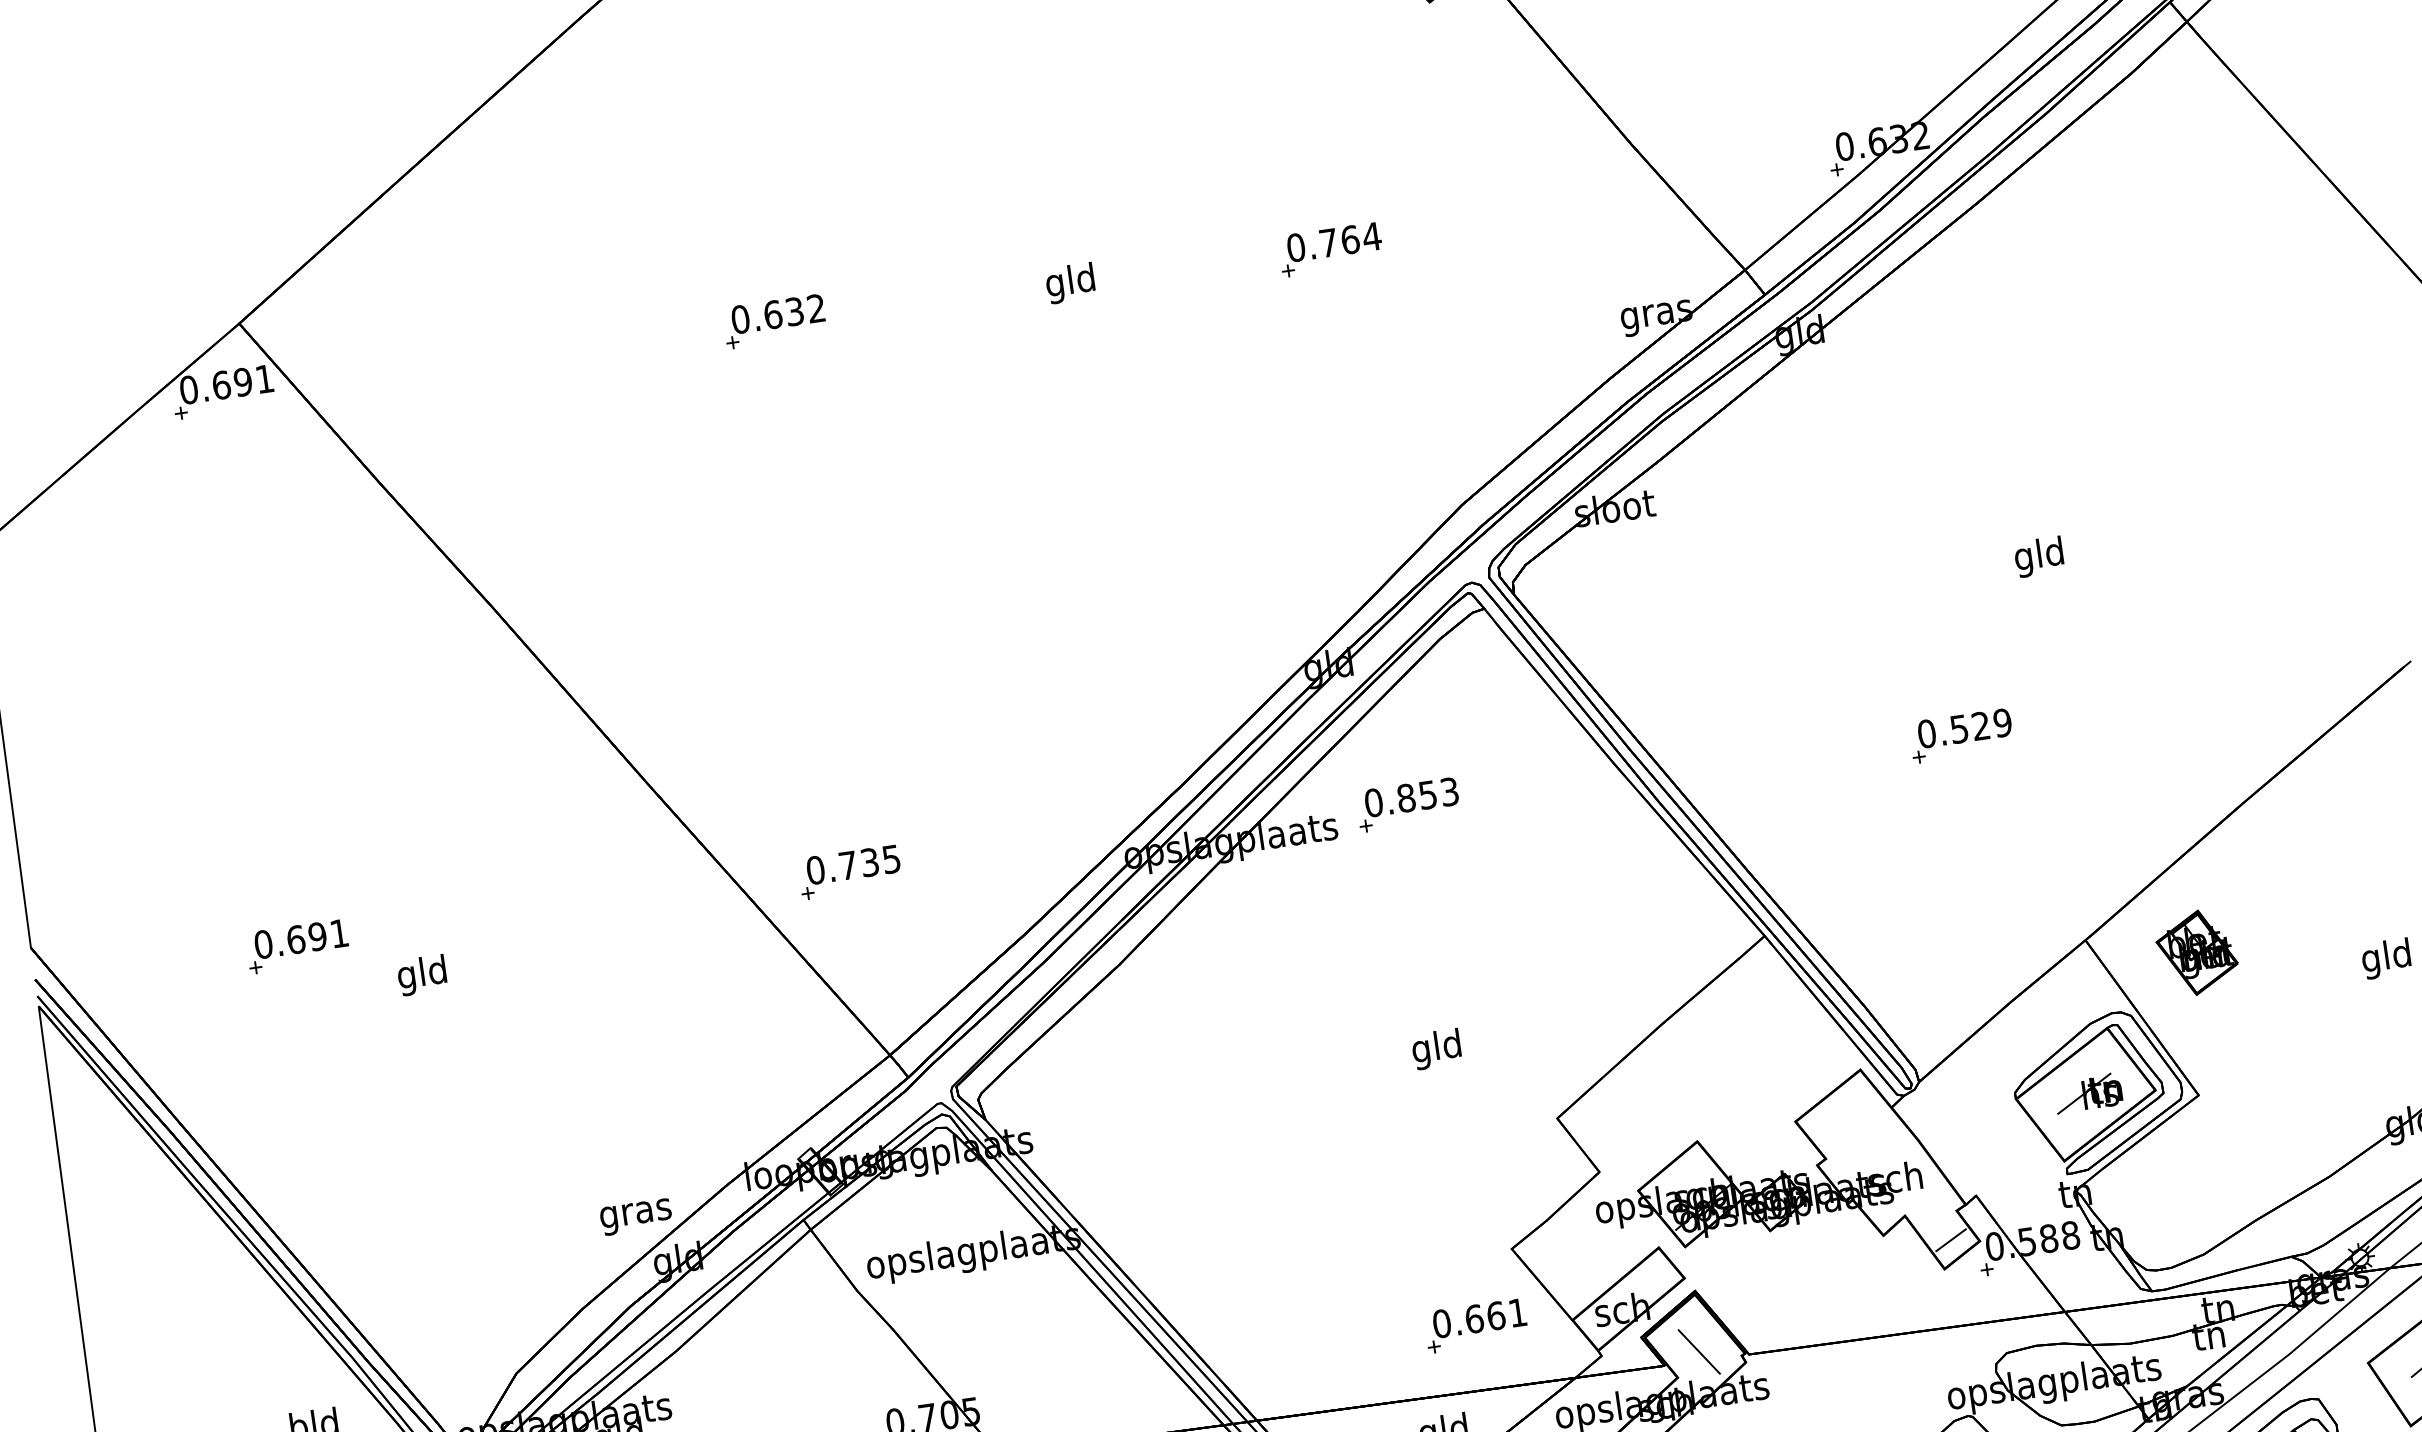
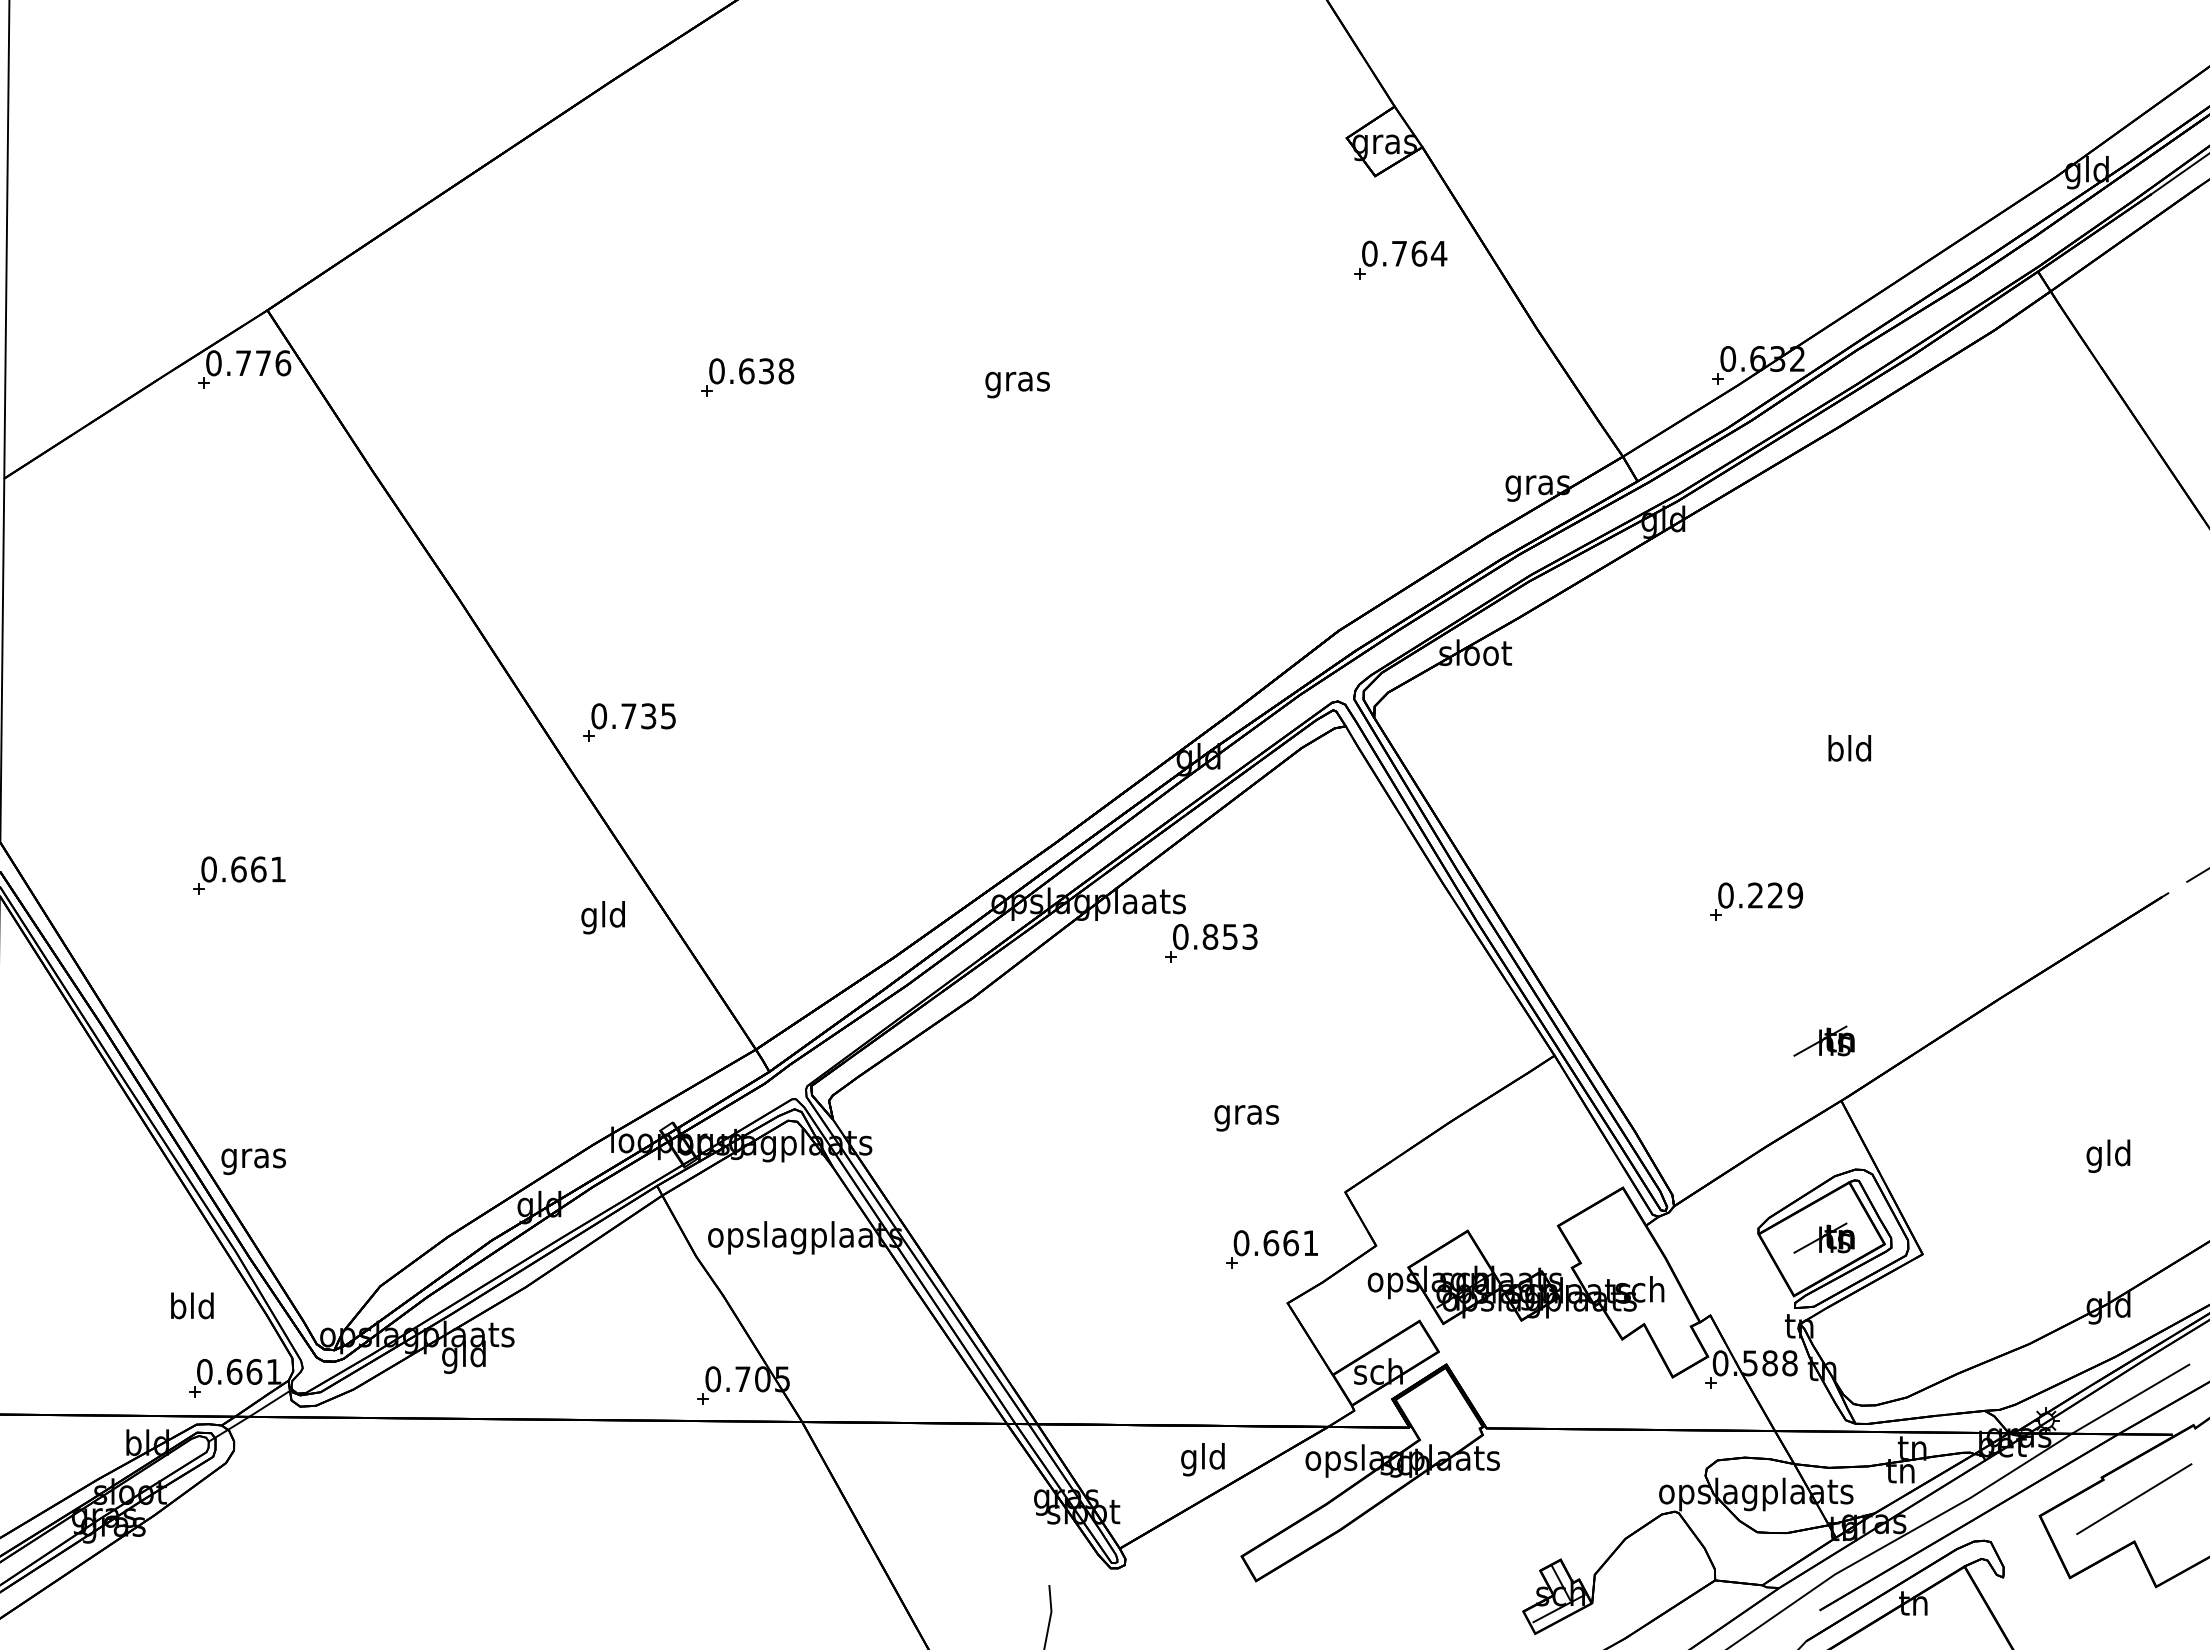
part: (1330, 249) -> (1400, 259), moved
text: (1070, 283) -> (1017, 381), gld -> gras
text: (816, 308) -> (786, 371), 0.632 -> 0.638
text: (243, 382) -> (263, 363), 0.691 -> 0.776
text: (2024, 559) -> (1835, 751), gld -> bld
text: (1959, 729) -> (1755, 895), 0.529 -> 0.229
part: (1408, 804) -> (1211, 942), moved
part: (849, 872) -> (629, 722), moved
part: (2056, 877) -> (1823, 1040), added
text: (317, 936) -> (258, 869), 0.691 -> 0.661
part: (2196, 952) -> (1939, 1126), removed
text: (421, 975) -> (602, 917), moved
text: (1436, 1048) -> (1246, 1114), gld -> gras
text: (635, 1216) -> (253, 1161), moved
line: (1950, 1240) -> (1681, 1352), removed
part: (1475, 1325) -> (1271, 1249), moved
line: (1698, 1351) -> (1441, 1419), removed

